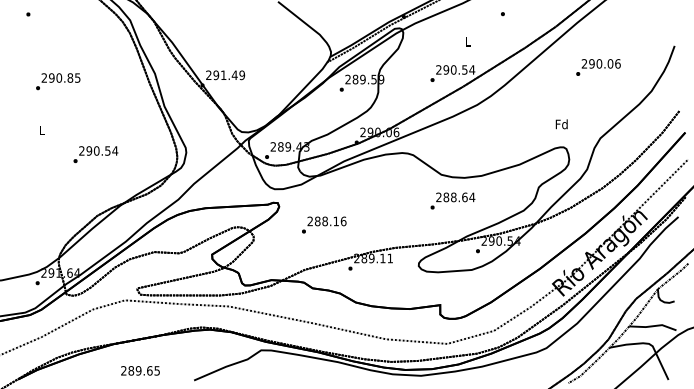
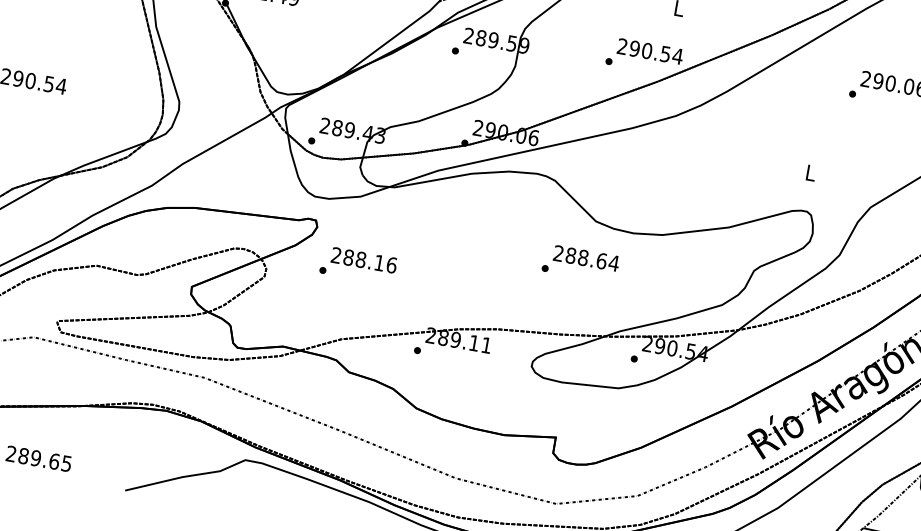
text: (561, 124) -> (810, 173), Fd -> L
text: (452, 200) -> (580, 262), moved
text: (324, 224) -> (359, 264), moved

